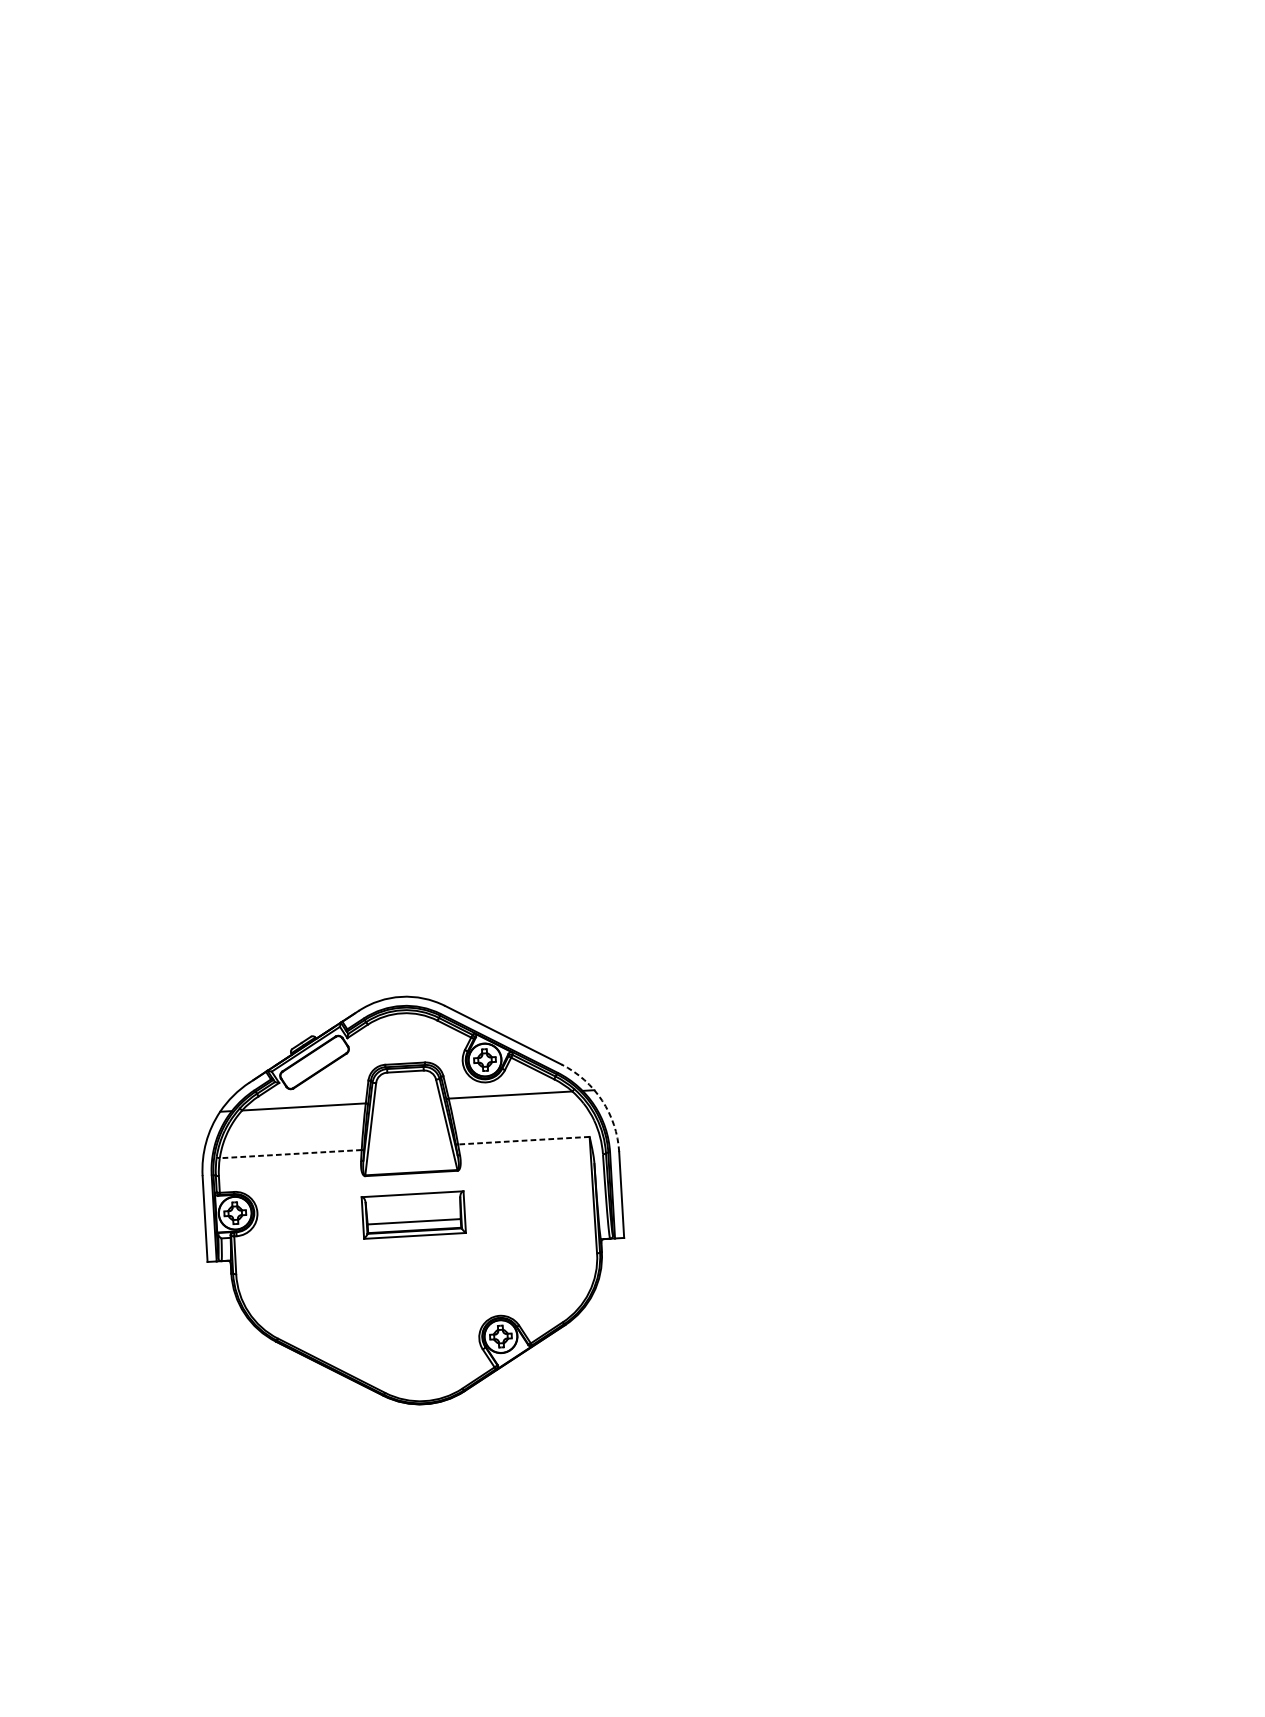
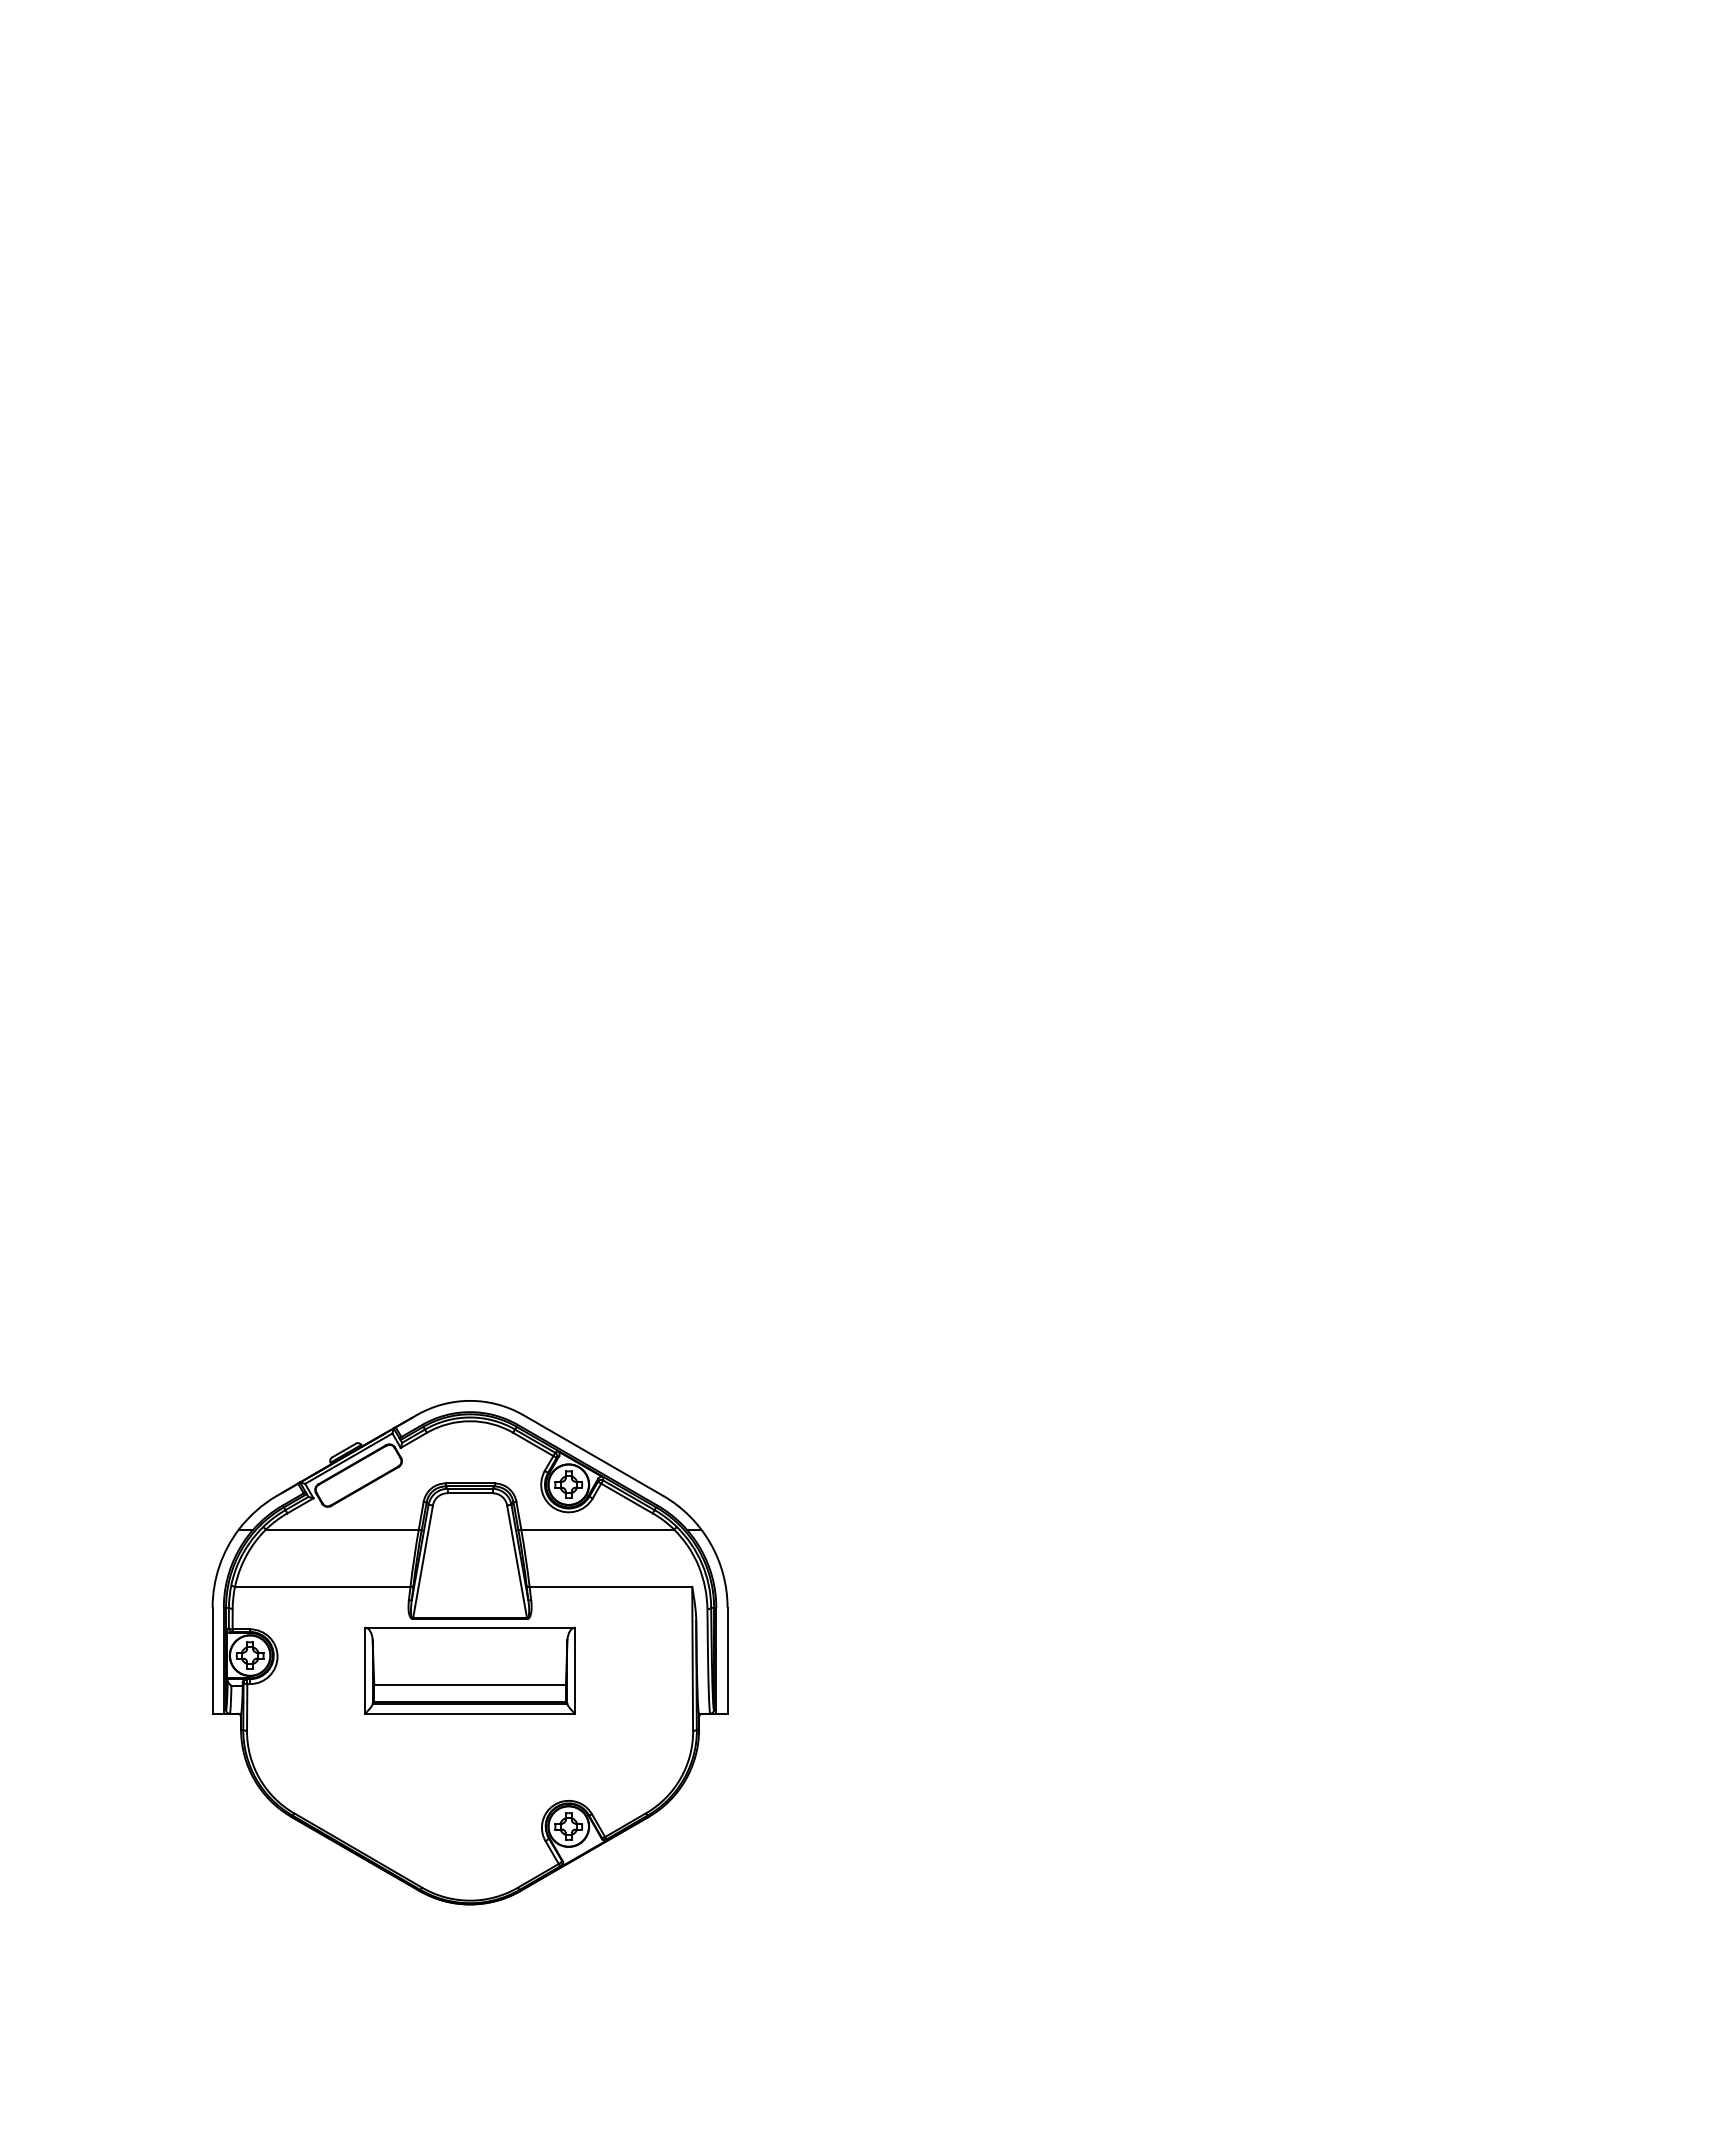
arc: (602, 1101) -> (710, 1543), dashed -> solid
line: (523, 1140) -> (610, 1586), dashed -> solid
line: (290, 1153) -> (322, 1586), dashed -> solid
part: (413, 1214) -> (469, 1670), size x1.67

